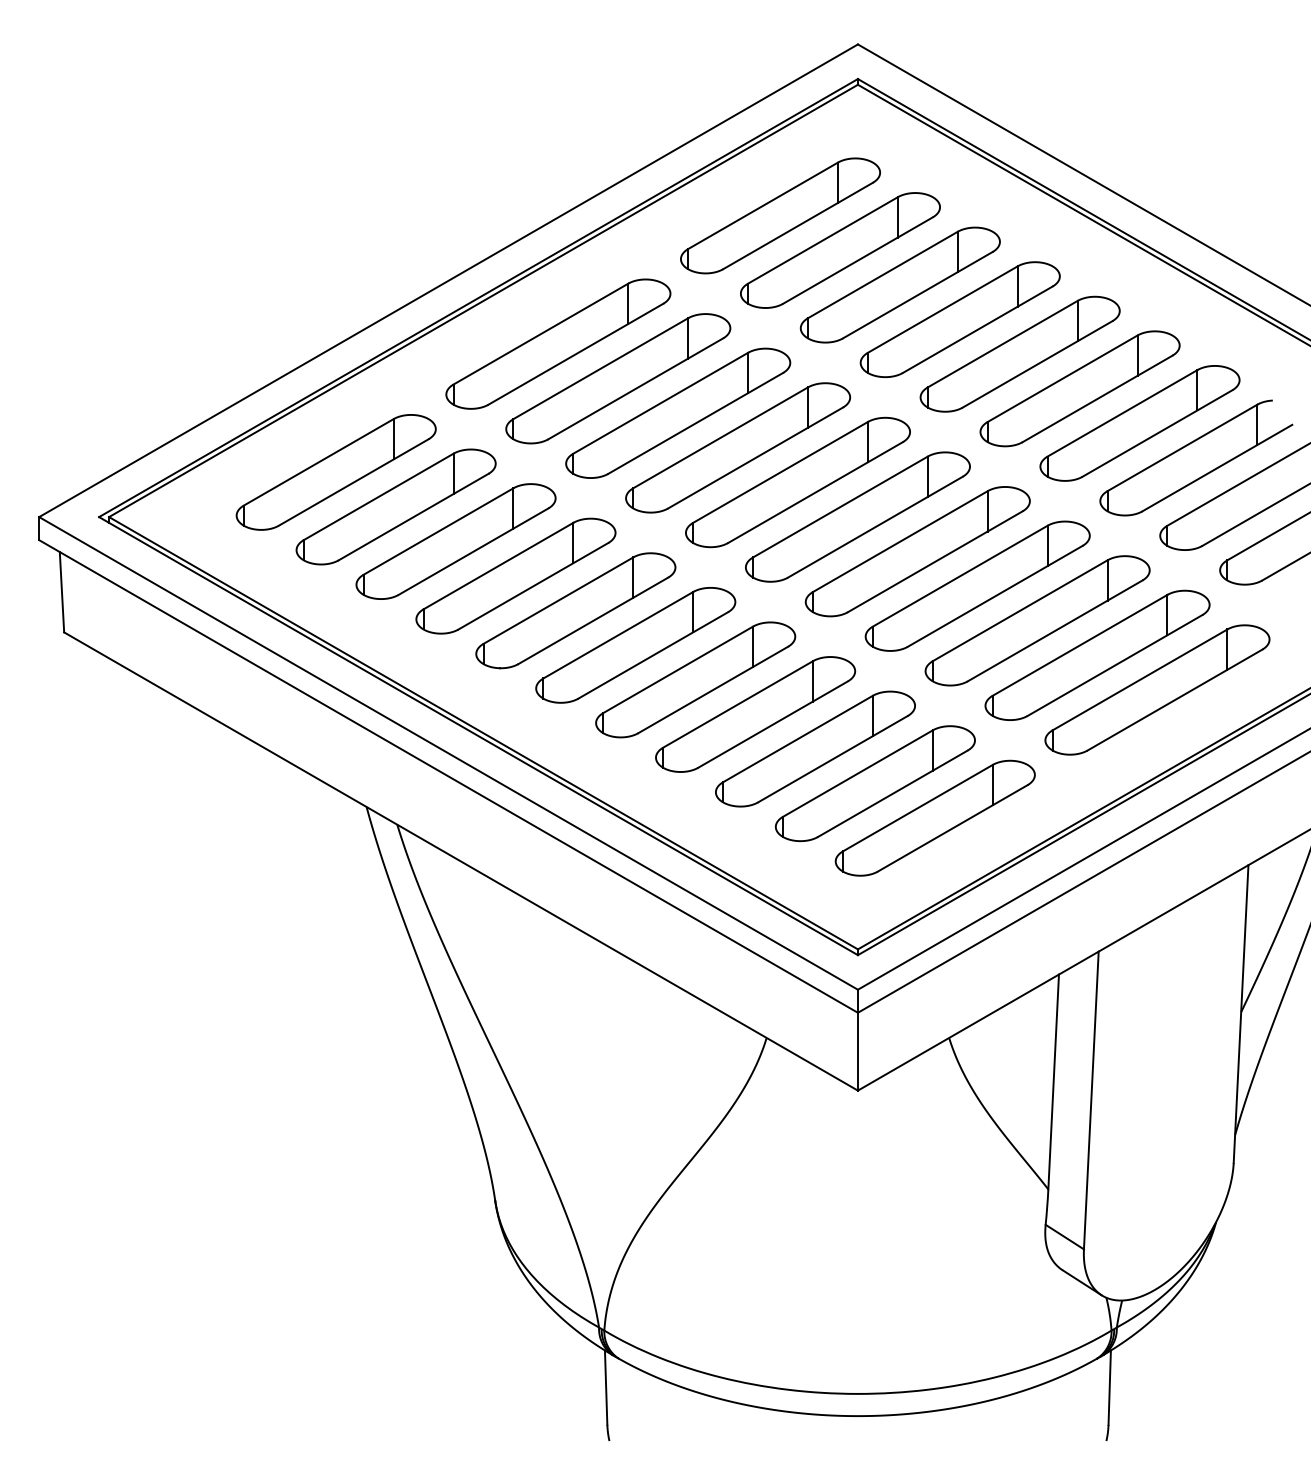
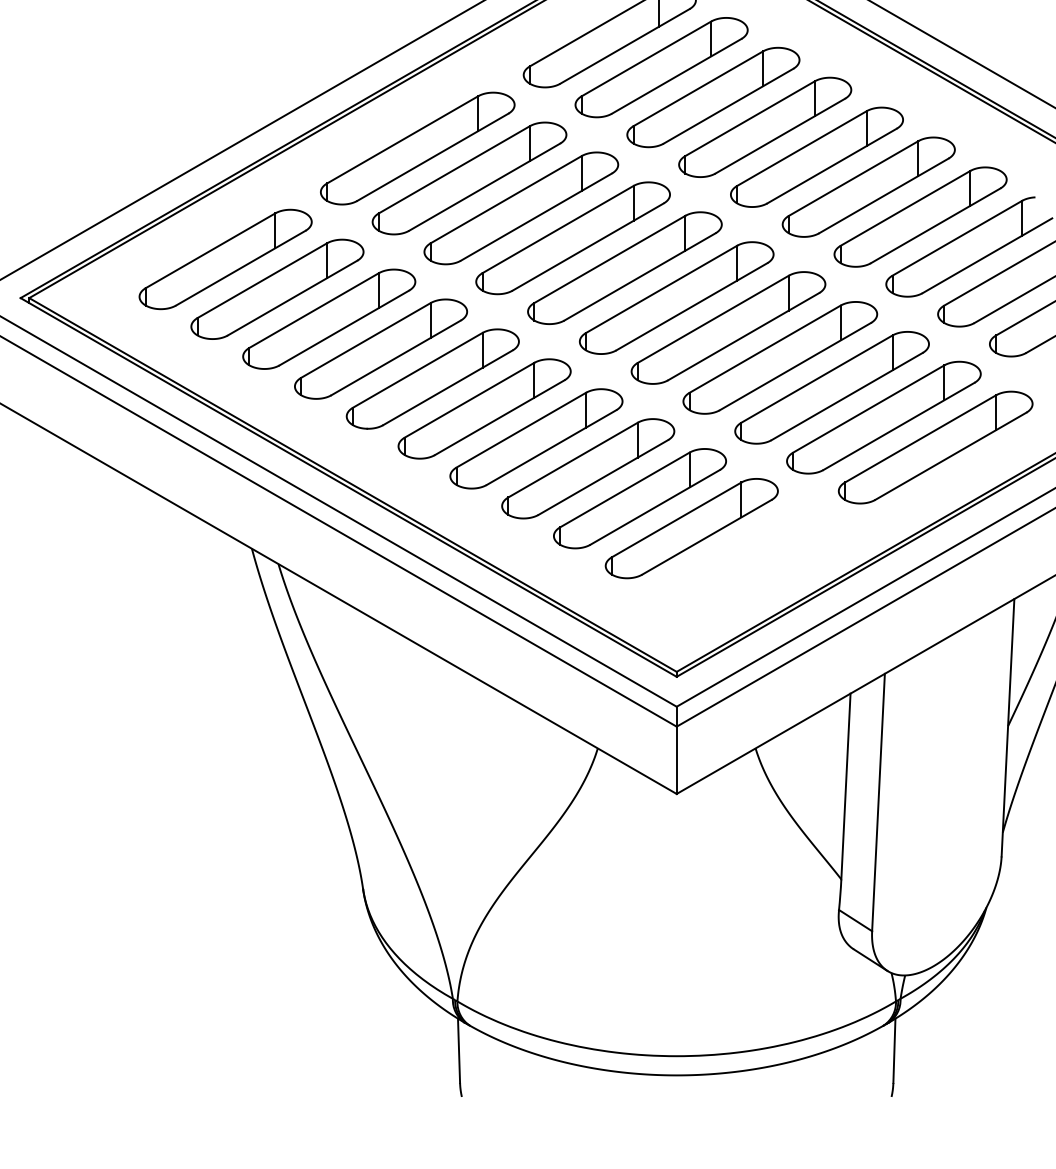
part: (934, 817) -> (742, 557), removed

